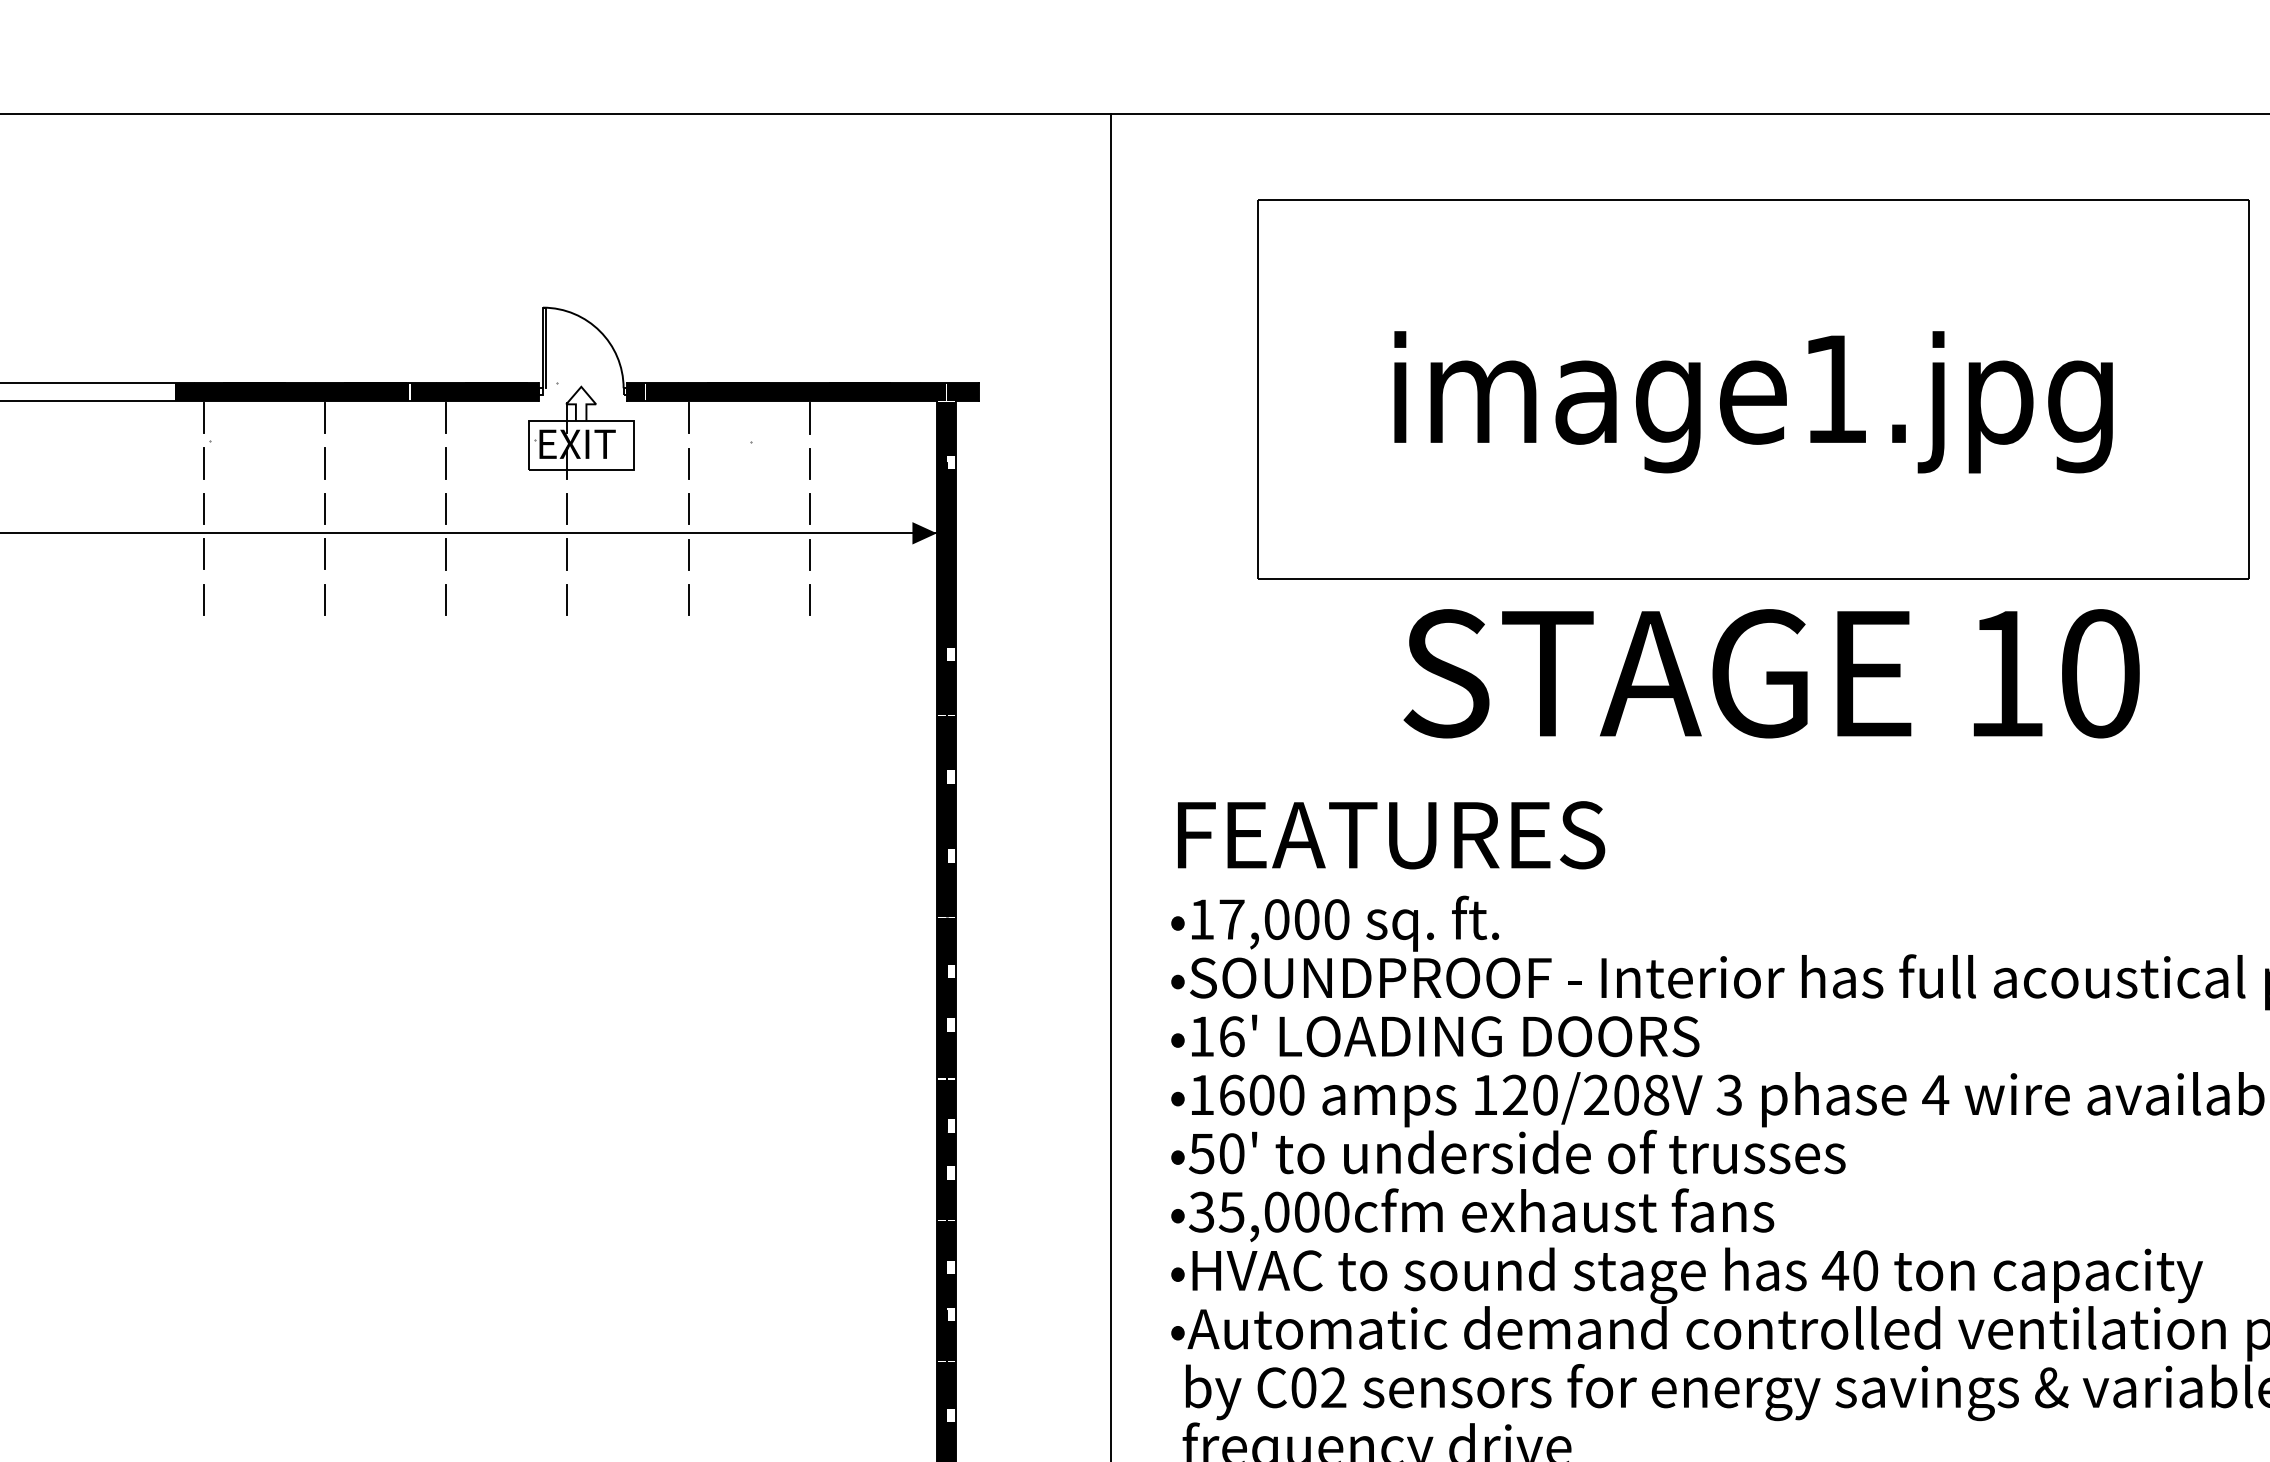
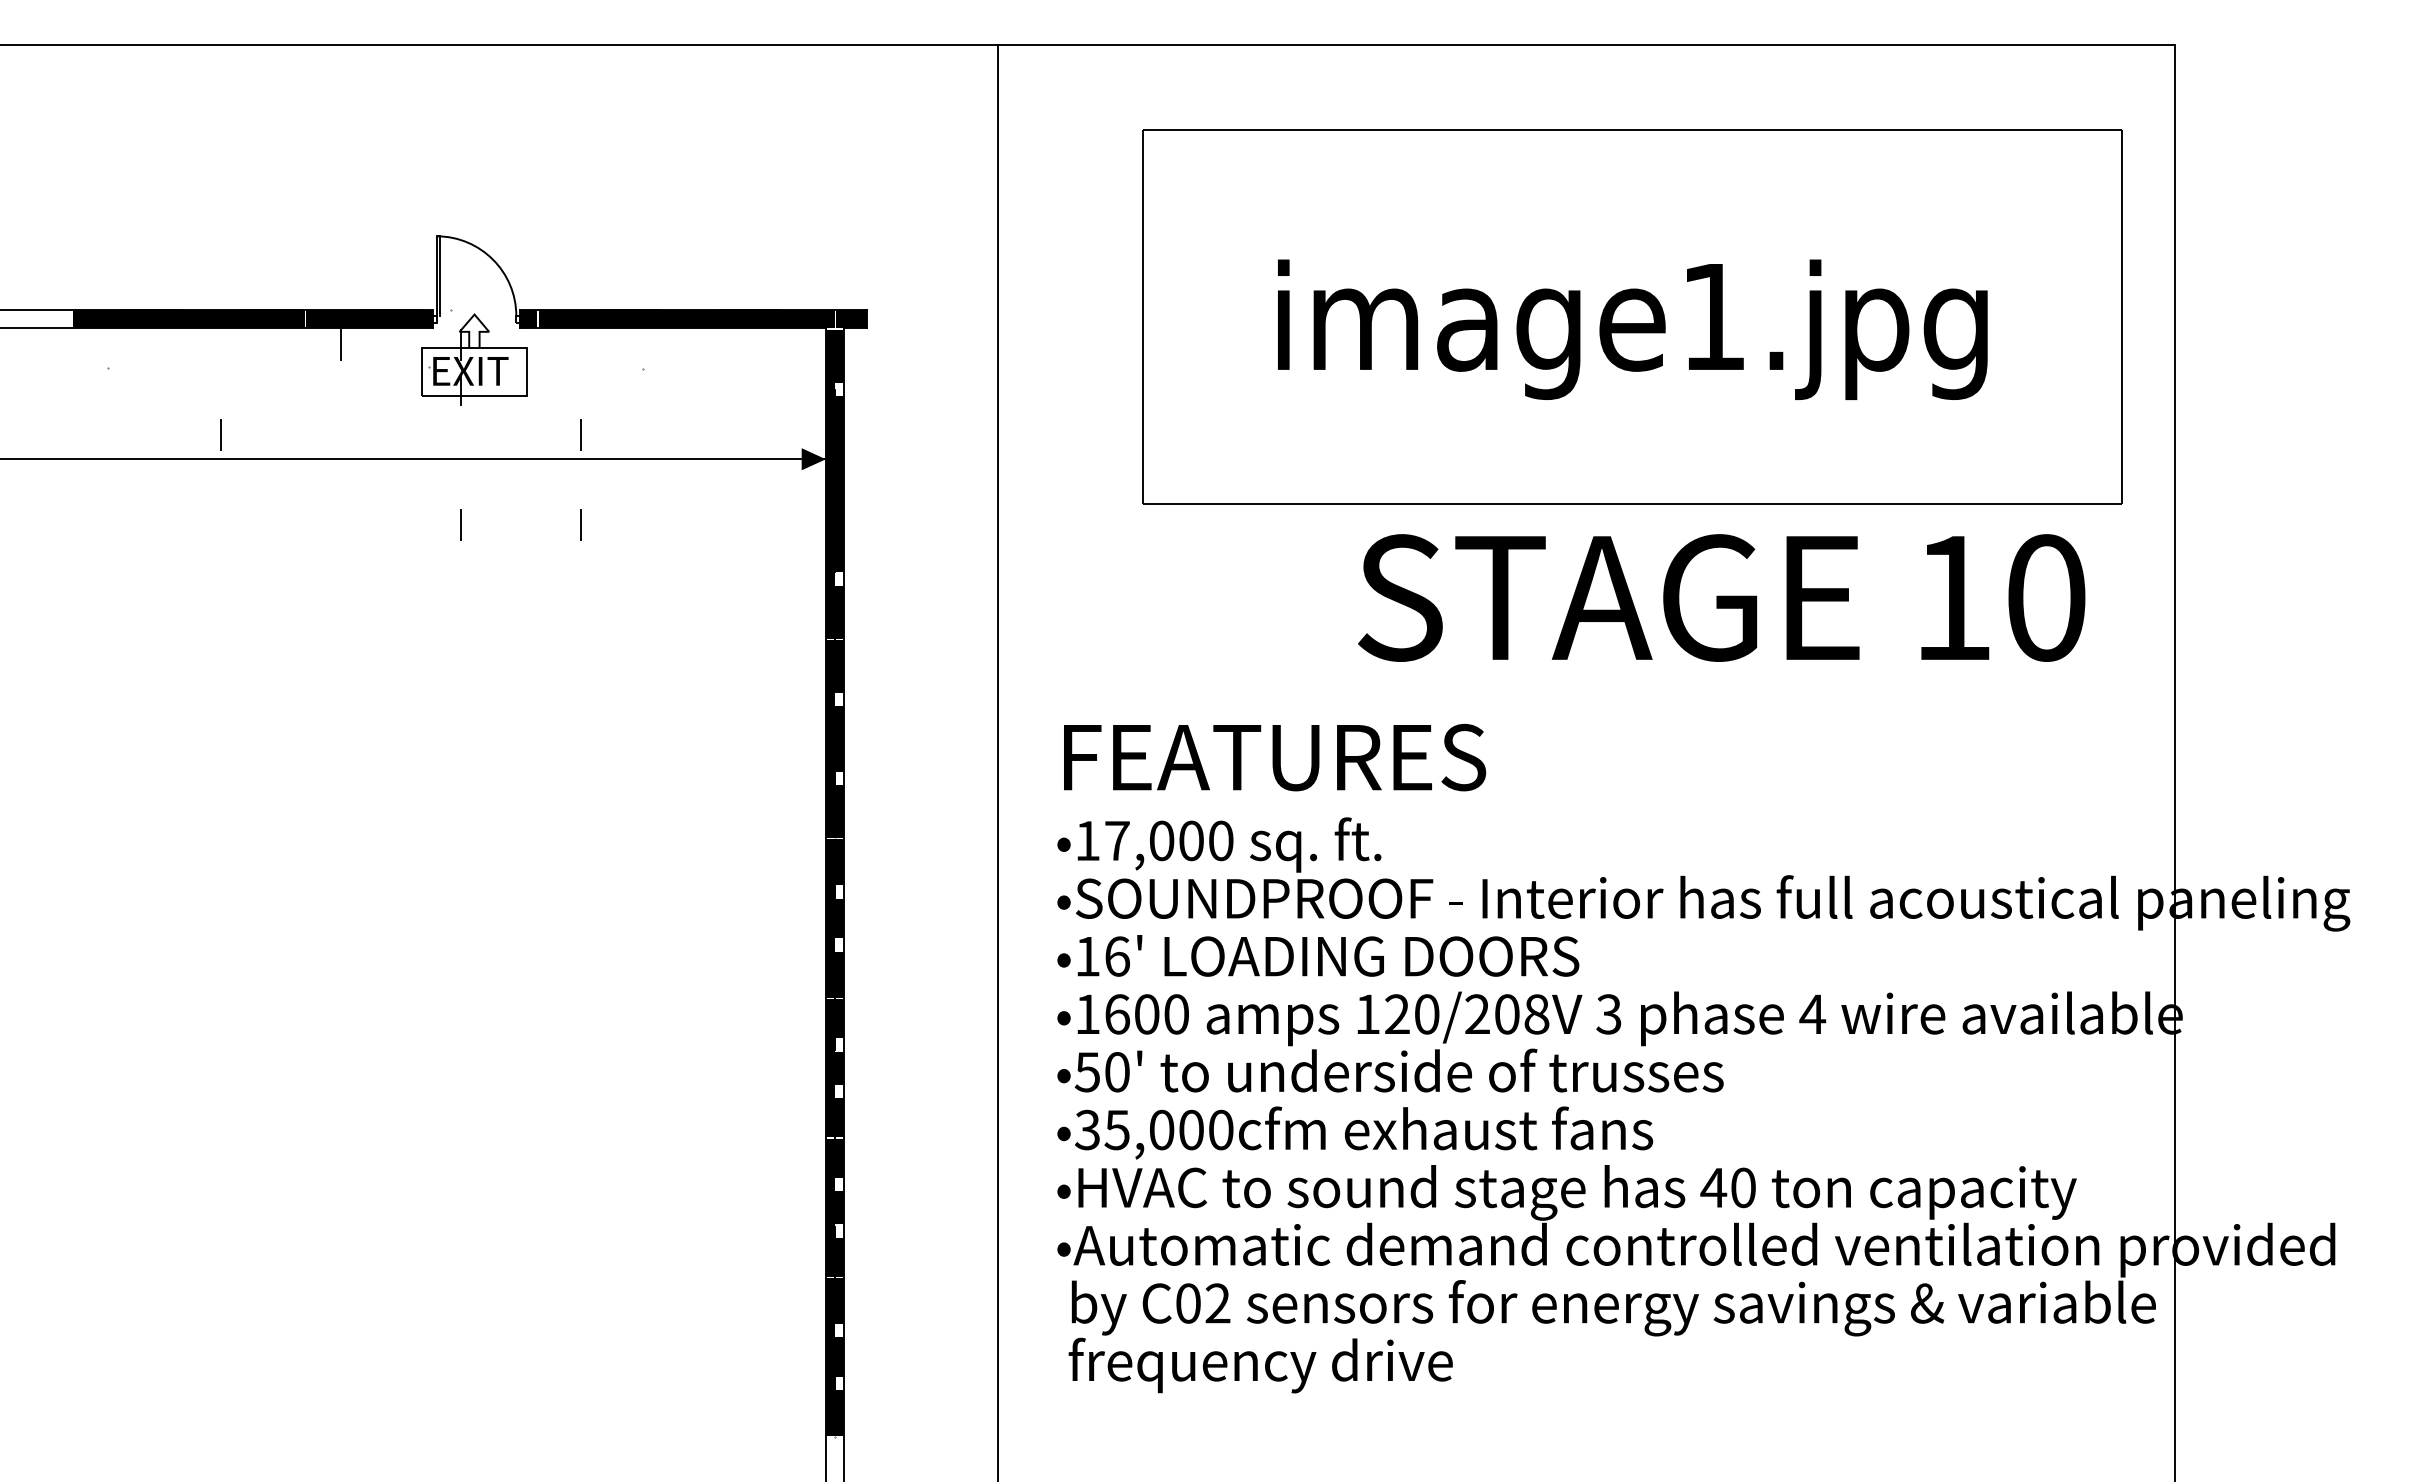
line: (203, 418) -> (101, 345), removed
line: (325, 418) -> (221, 345), removed
line: (688, 418) -> (580, 345), removed
line: (810, 418) -> (700, 345), removed
line: (203, 463) -> (101, 390), removed
line: (325, 463) -> (221, 390), removed
line: (446, 463) -> (341, 390), removed
line: (688, 463) -> (580, 390), removed
line: (810, 463) -> (700, 390), removed
line: (203, 509) -> (101, 435), removed
line: (446, 509) -> (341, 435), removed
line: (567, 509) -> (460, 435), removed
line: (810, 509) -> (700, 435), removed
line: (203, 553) -> (101, 479), removed
line: (325, 554) -> (221, 480), removed
line: (446, 554) -> (341, 480), removed
line: (567, 554) -> (460, 480), removed
line: (688, 554) -> (580, 480), removed
line: (810, 554) -> (700, 480), removed
line: (203, 599) -> (101, 524), removed
line: (325, 599) -> (221, 524), removed
line: (446, 599) -> (341, 524), removed
line: (810, 600) -> (700, 525), removed
text: (1771, 673) -> (1721, 597), moved

